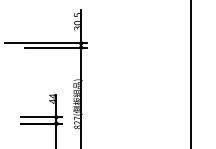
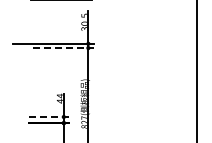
line: (56, 47) -> (63, 47), solid -> dashed
line: (42, 117) -> (50, 117), solid -> dashed

